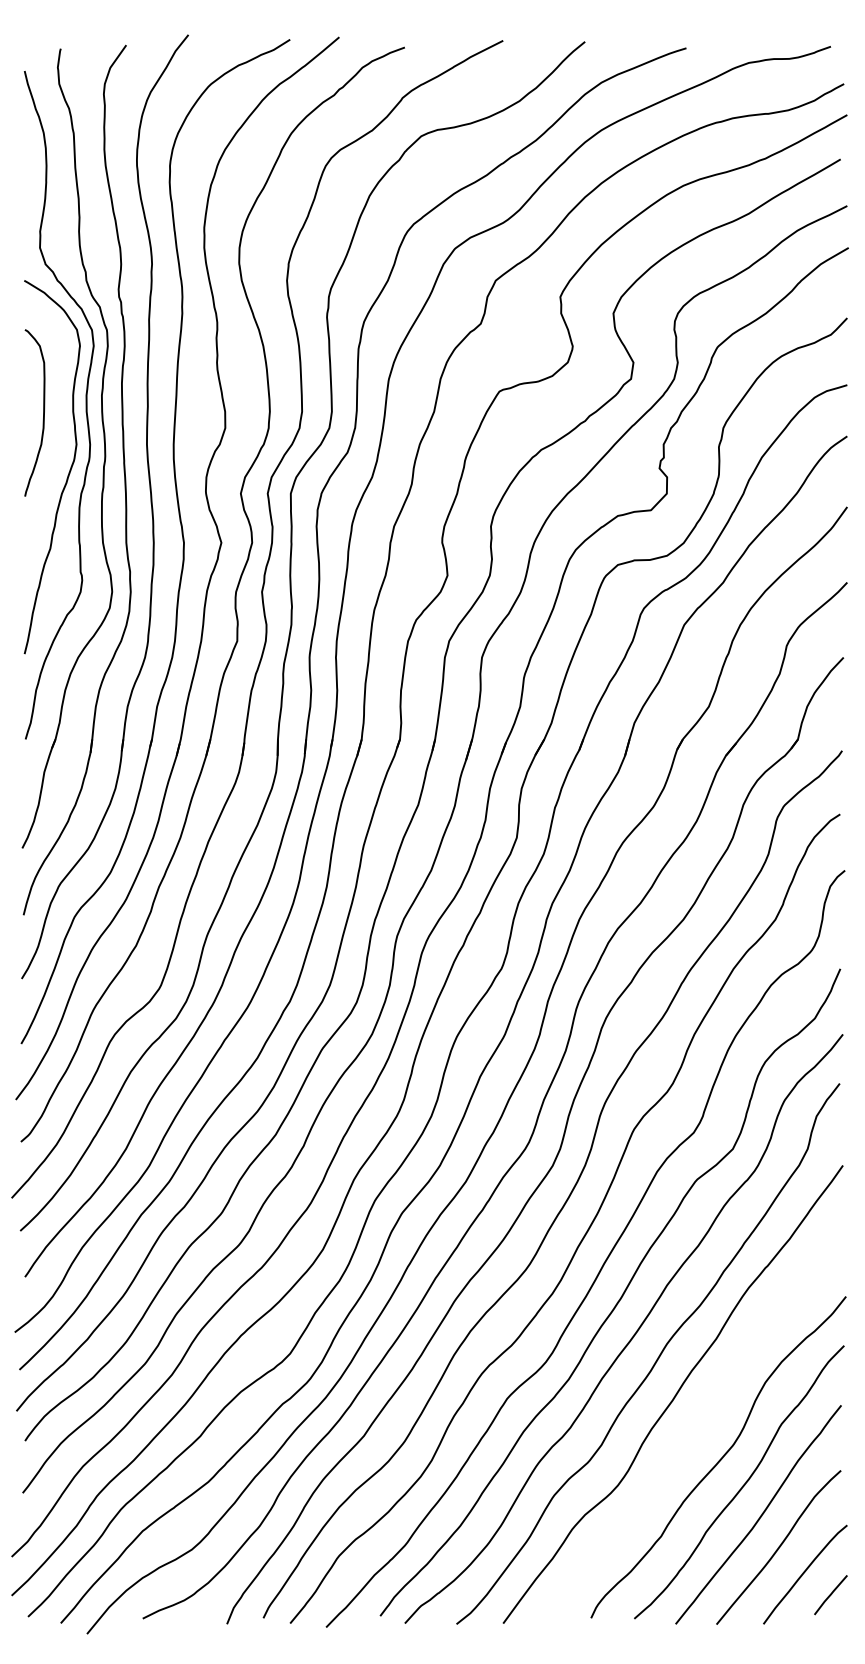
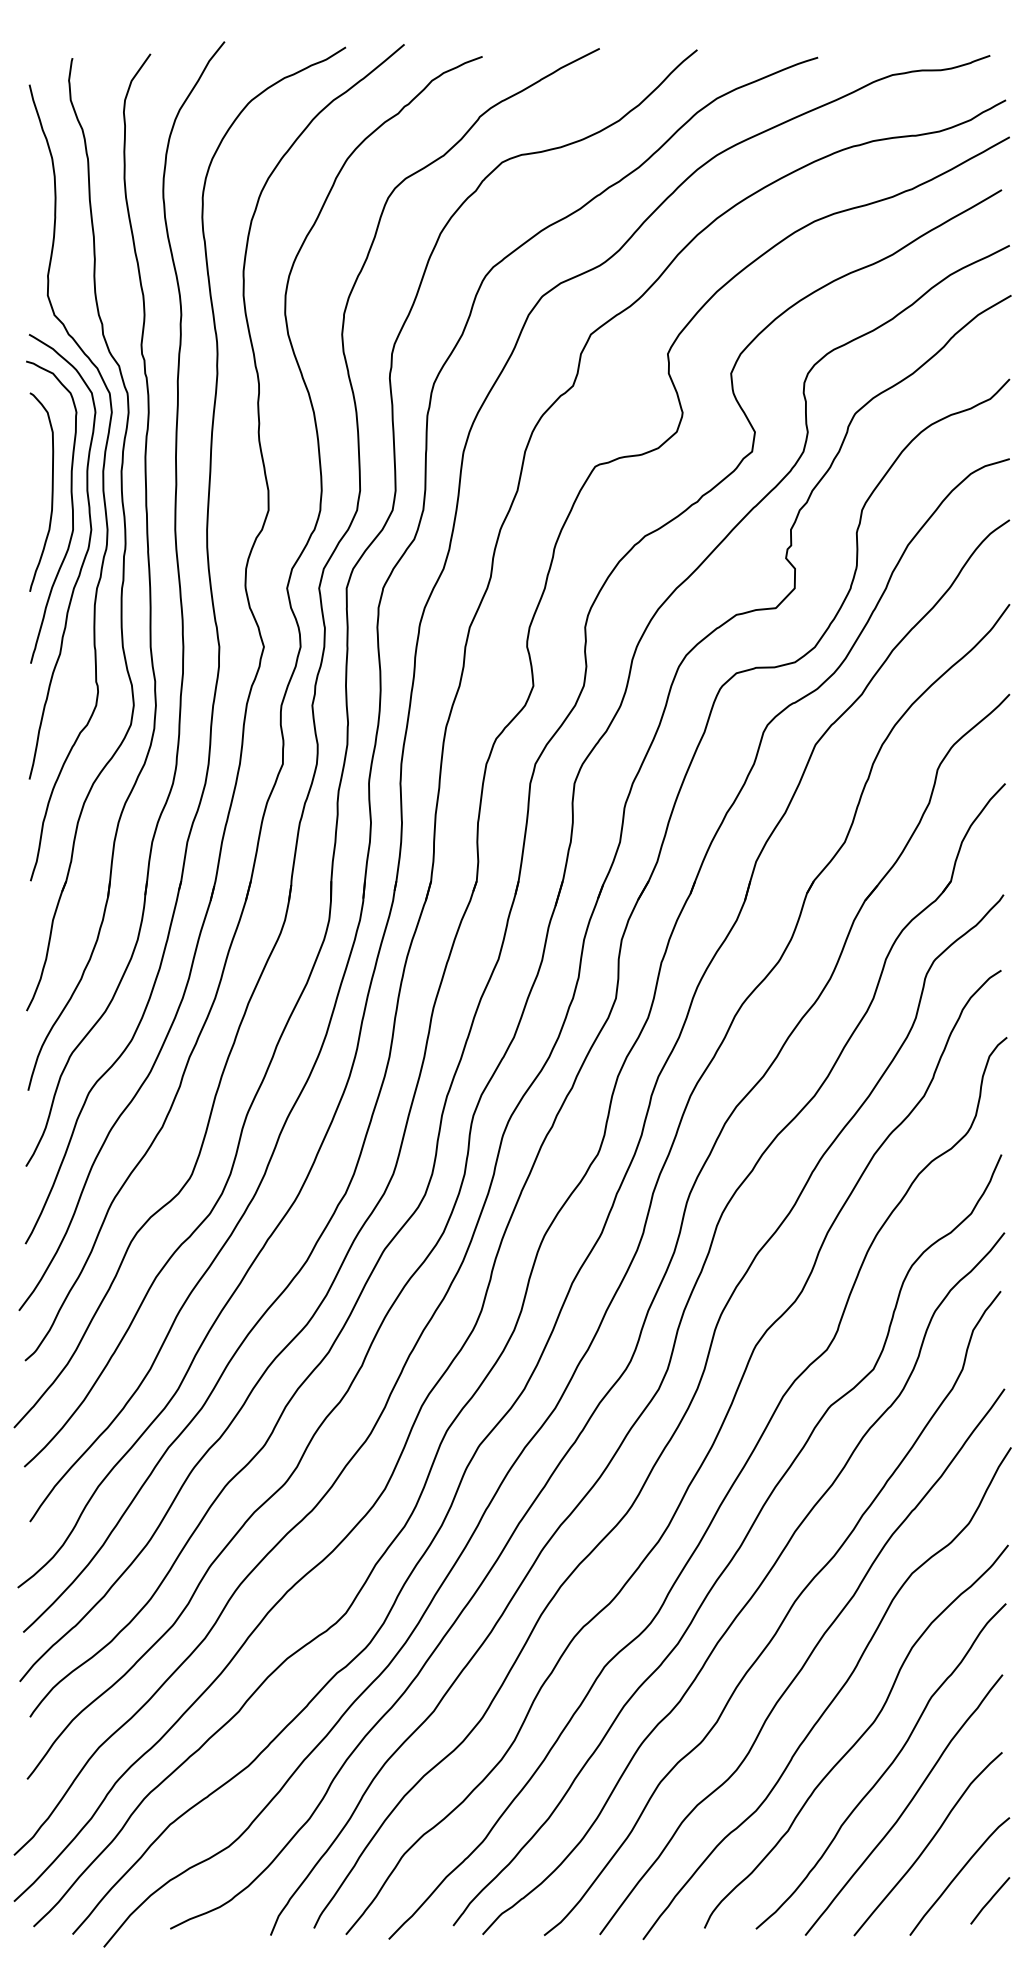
curve: (59, 426) -> (71, 508), added
curve: (699, 1424) -> (833, 1697), added

